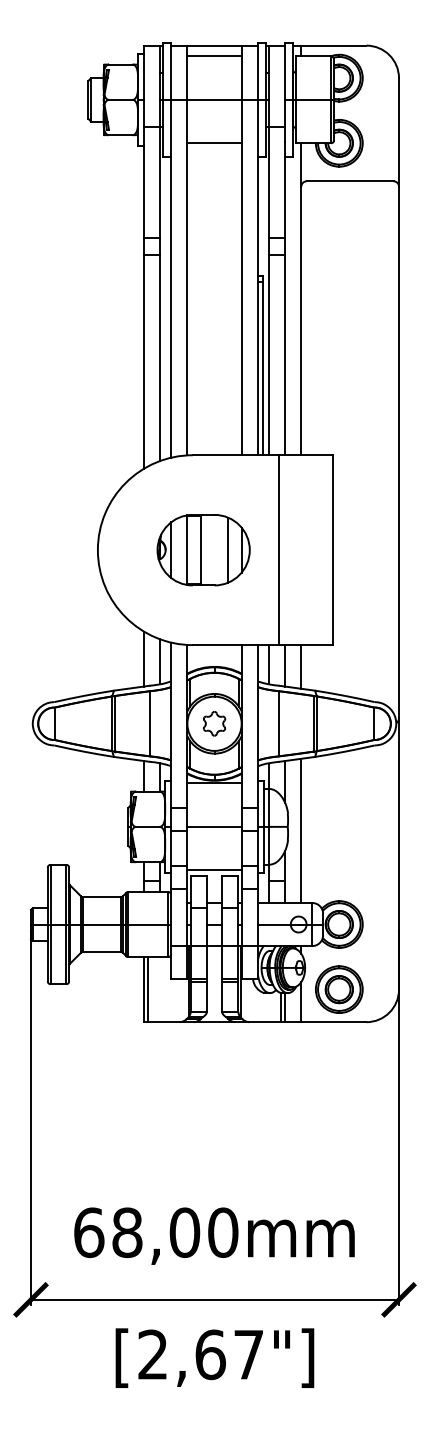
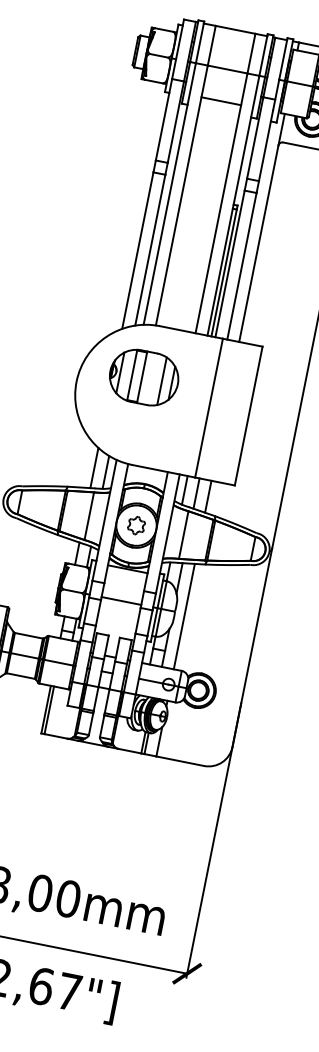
line: (214, 56) -> (233, 37), removed
part: (203, 550) -> (143, 377), moved
line: (214, 870) -> (115, 632), removed
part: (339, 989) -> (189, 738), removed

